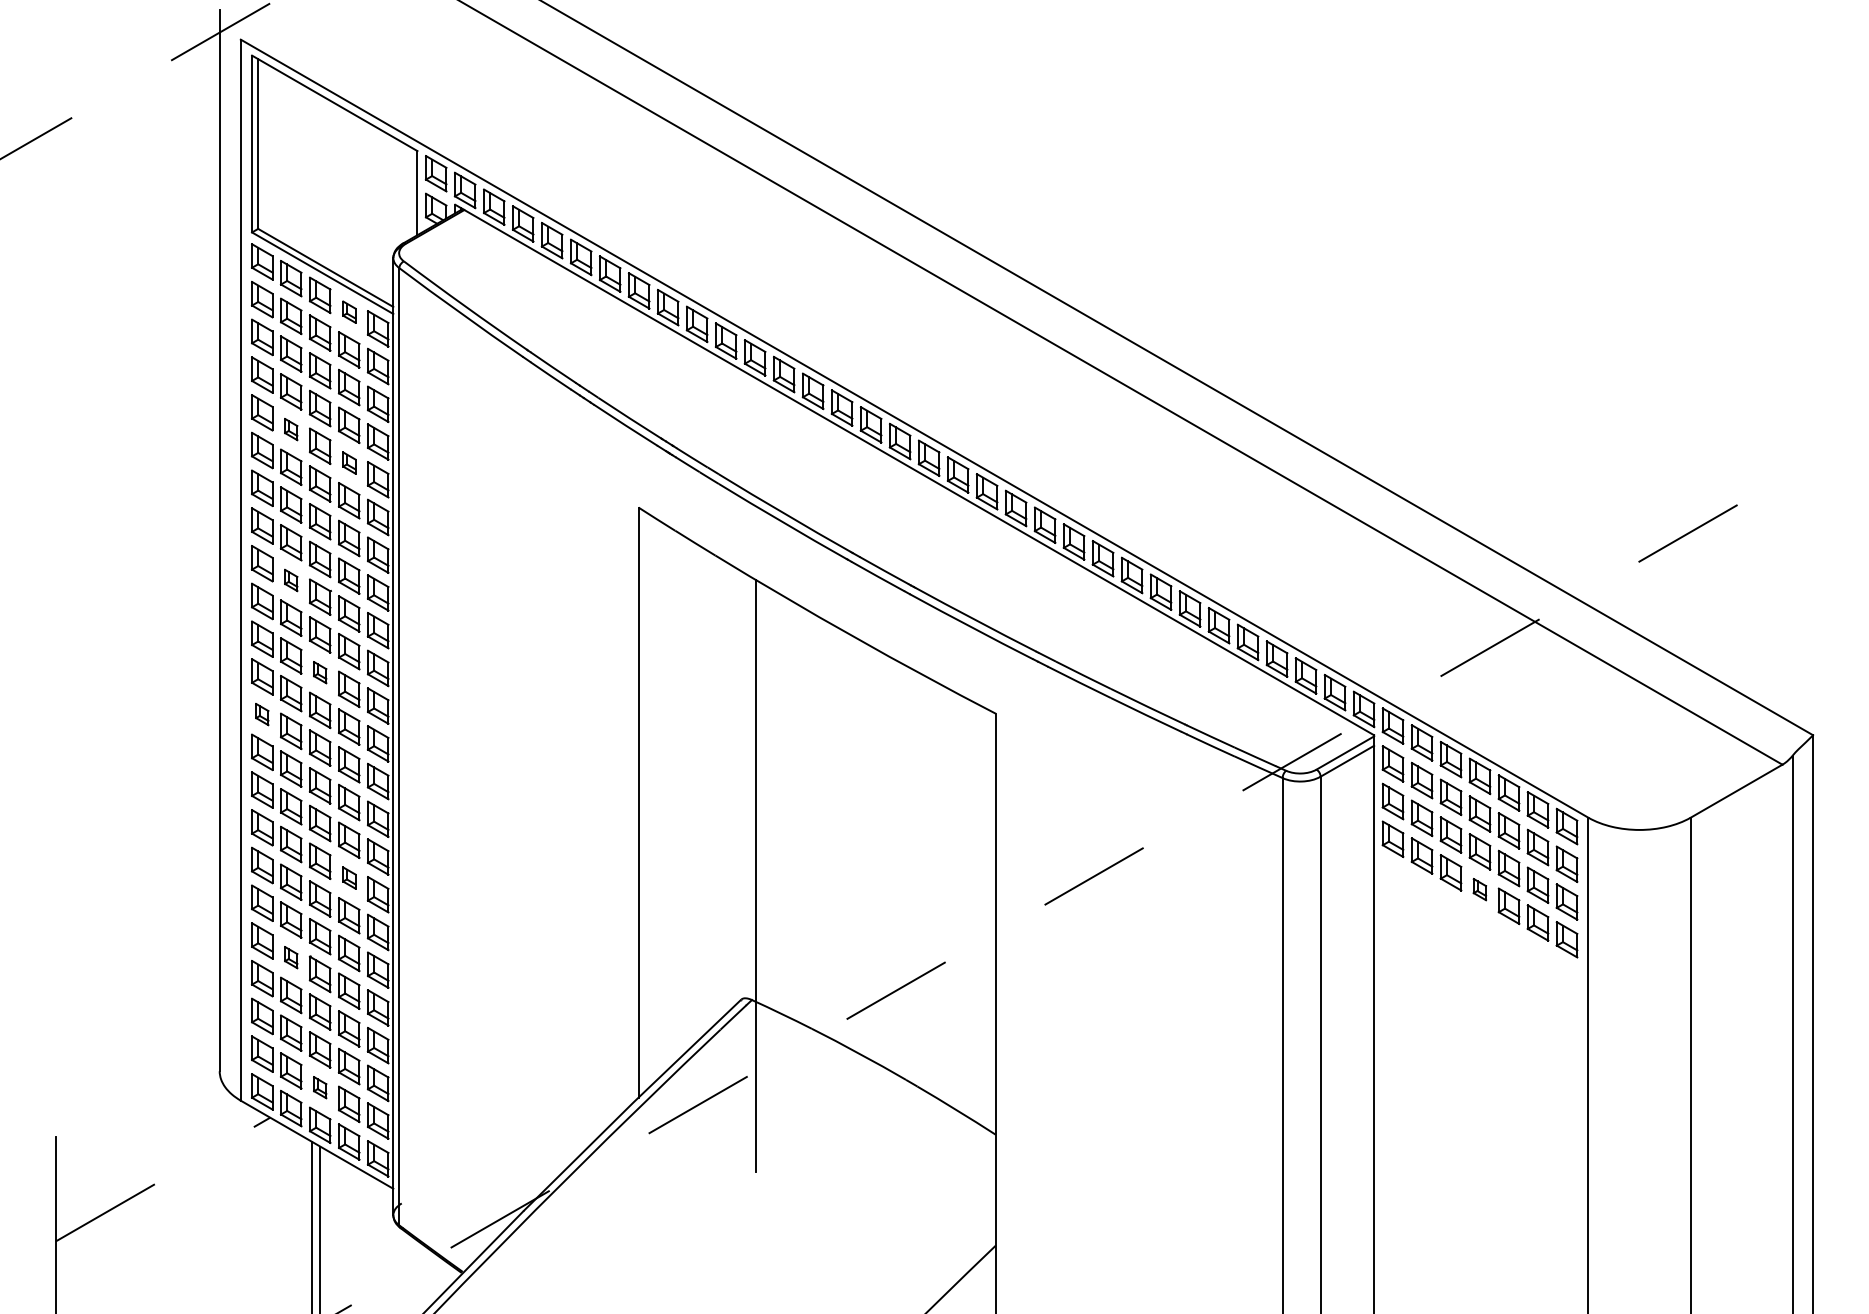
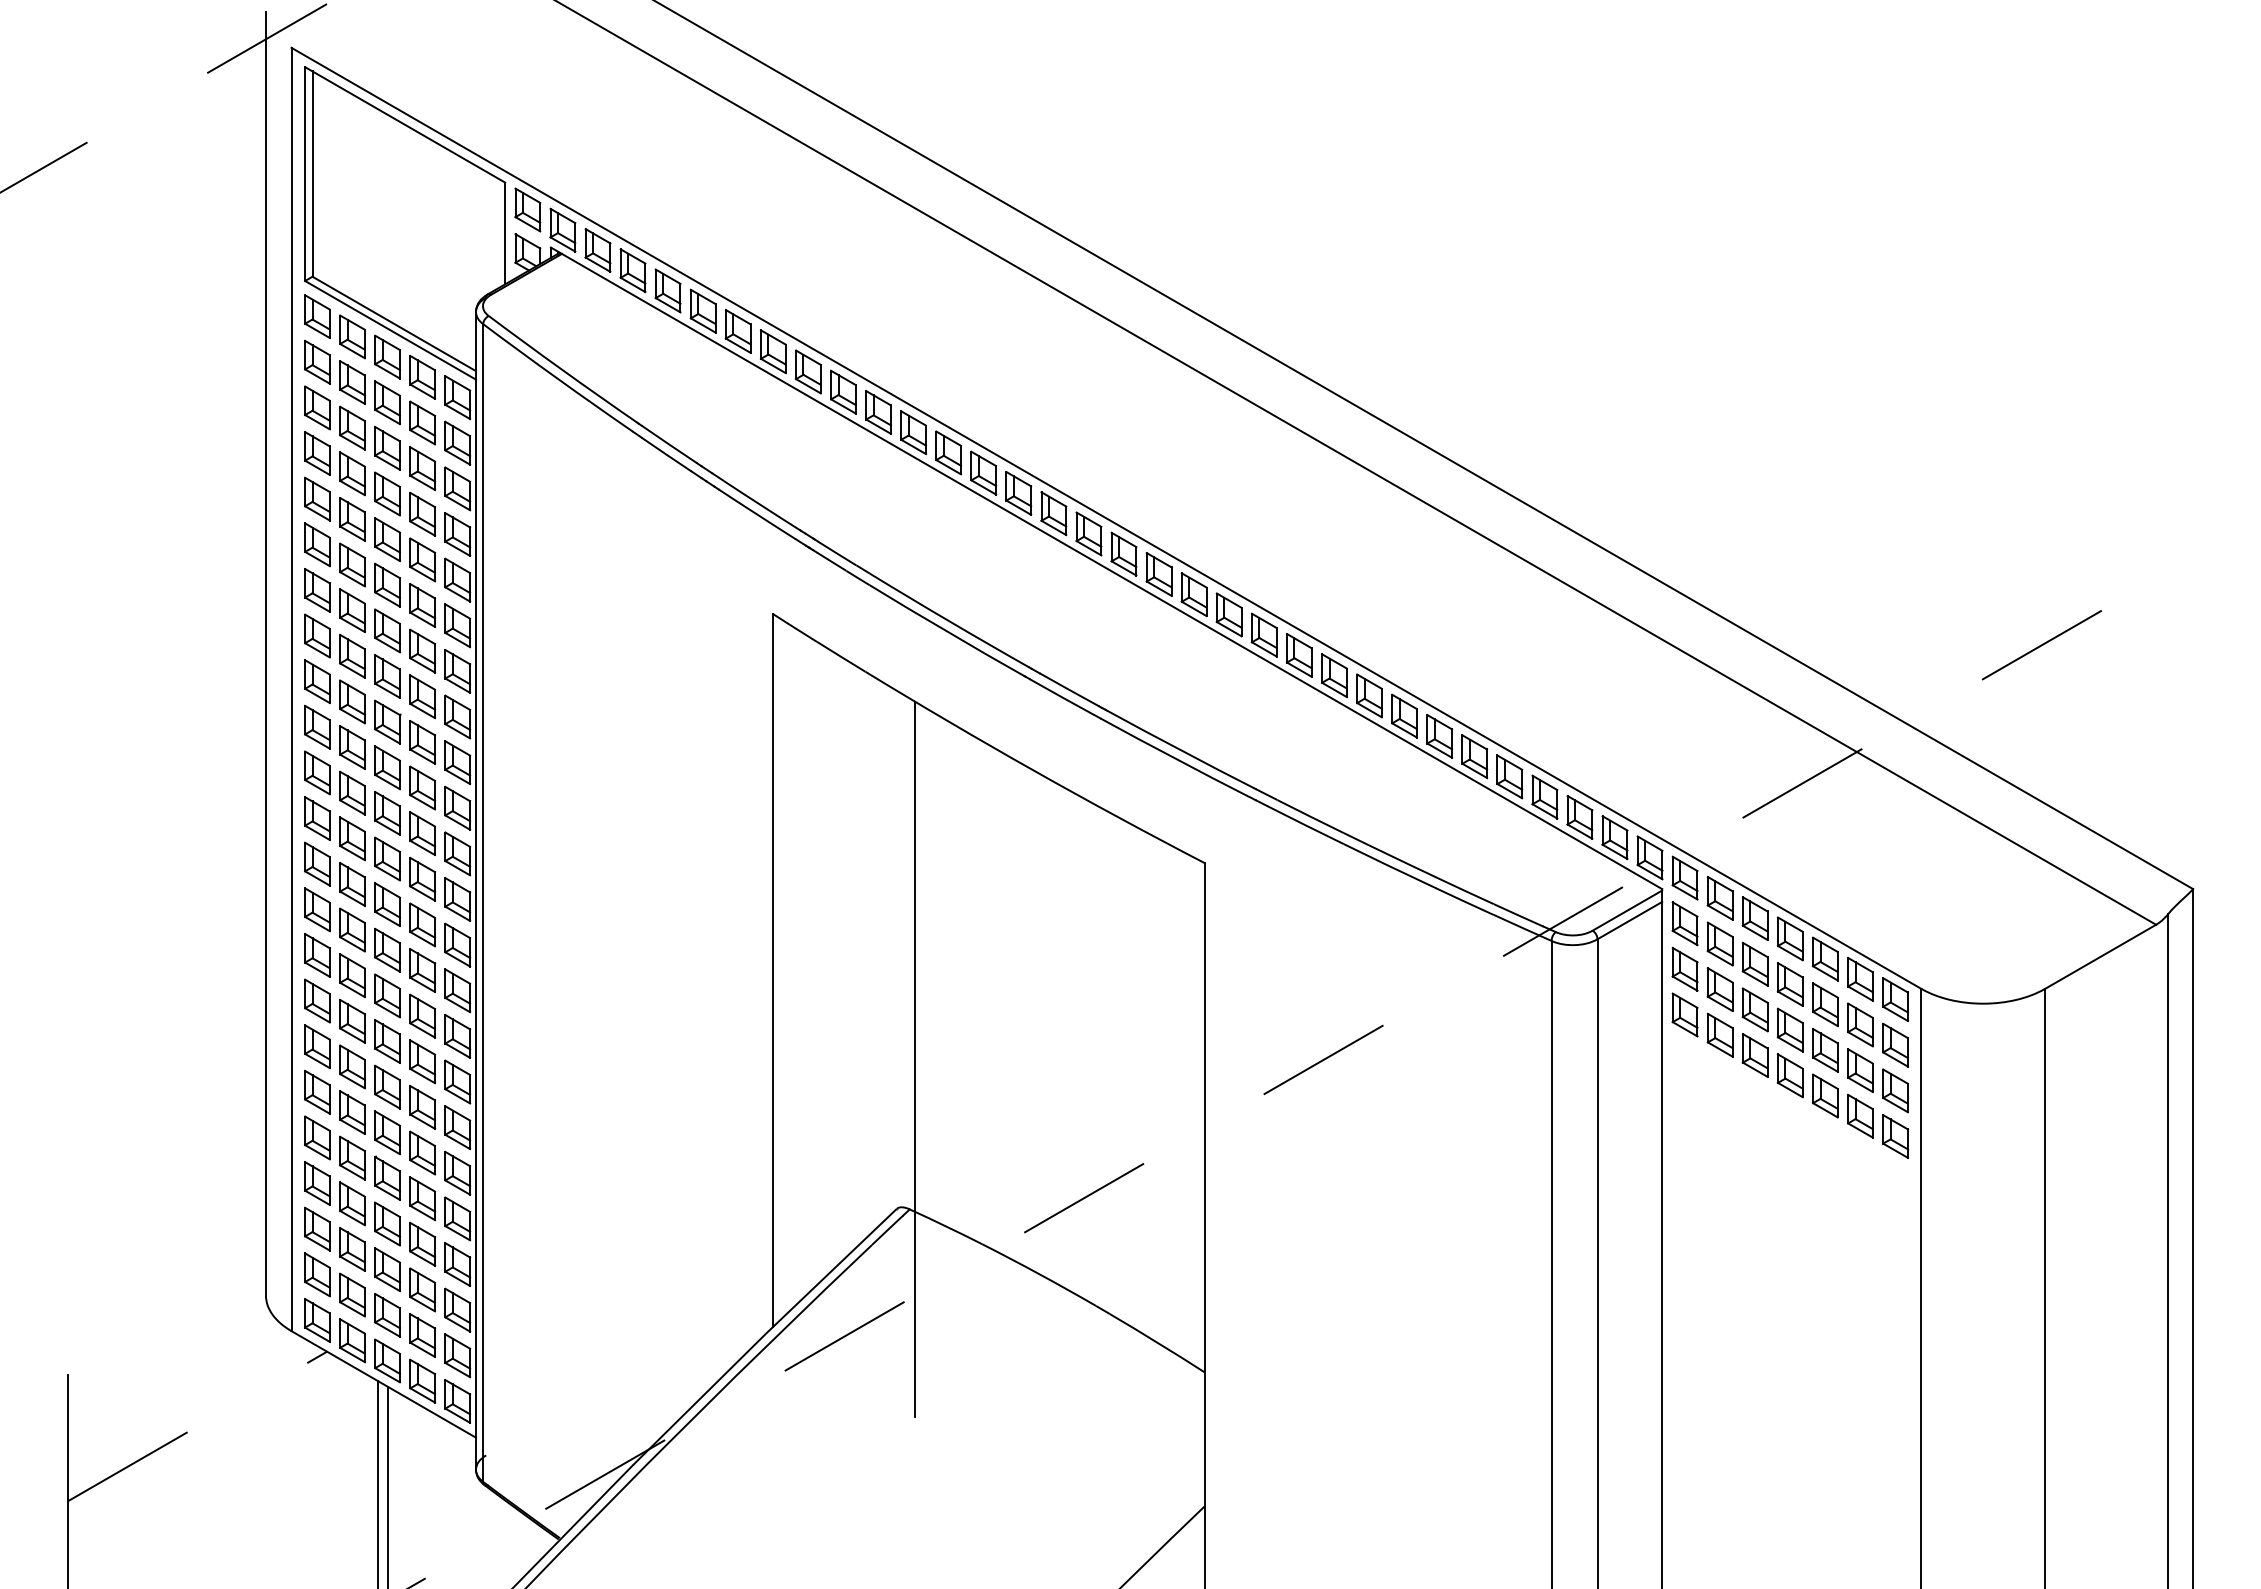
part: (349, 312) -> (422, 377), size x1.67
part: (291, 429) -> (352, 519), size x1.67
part: (349, 462) -> (422, 559), size x1.67
part: (291, 580) -> (352, 701), size x1.67
part: (320, 672) -> (387, 813), size x1.67
part: (262, 714) -> (317, 863), size x1.67
part: (349, 877) -> (422, 1061), size x1.67
part: (1479, 889) -> (1789, 1075), size x1.67
part: (291, 957) -> (352, 1157), size x1.67
part: (320, 1087) -> (387, 1315), size x1.67

